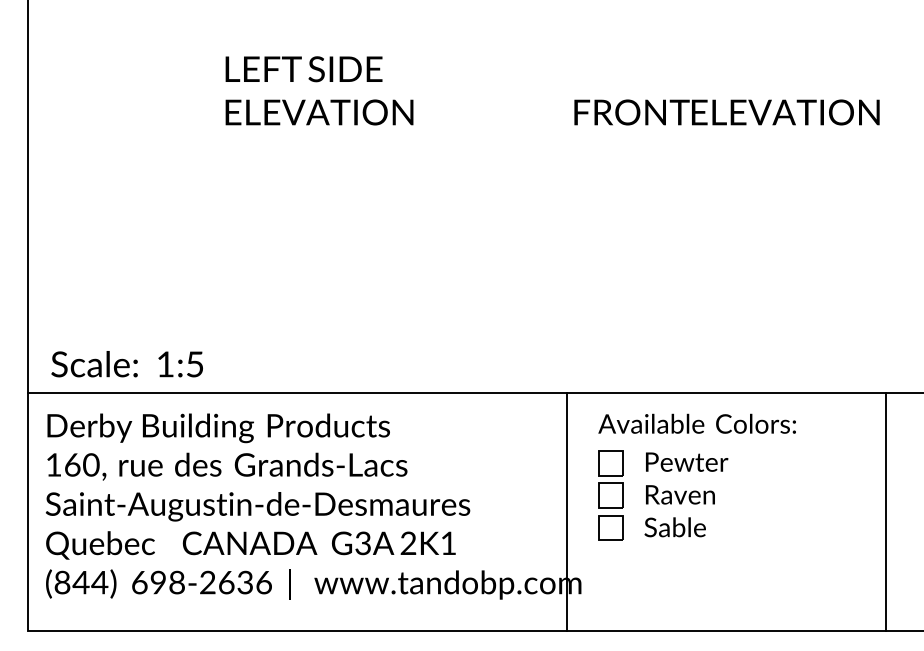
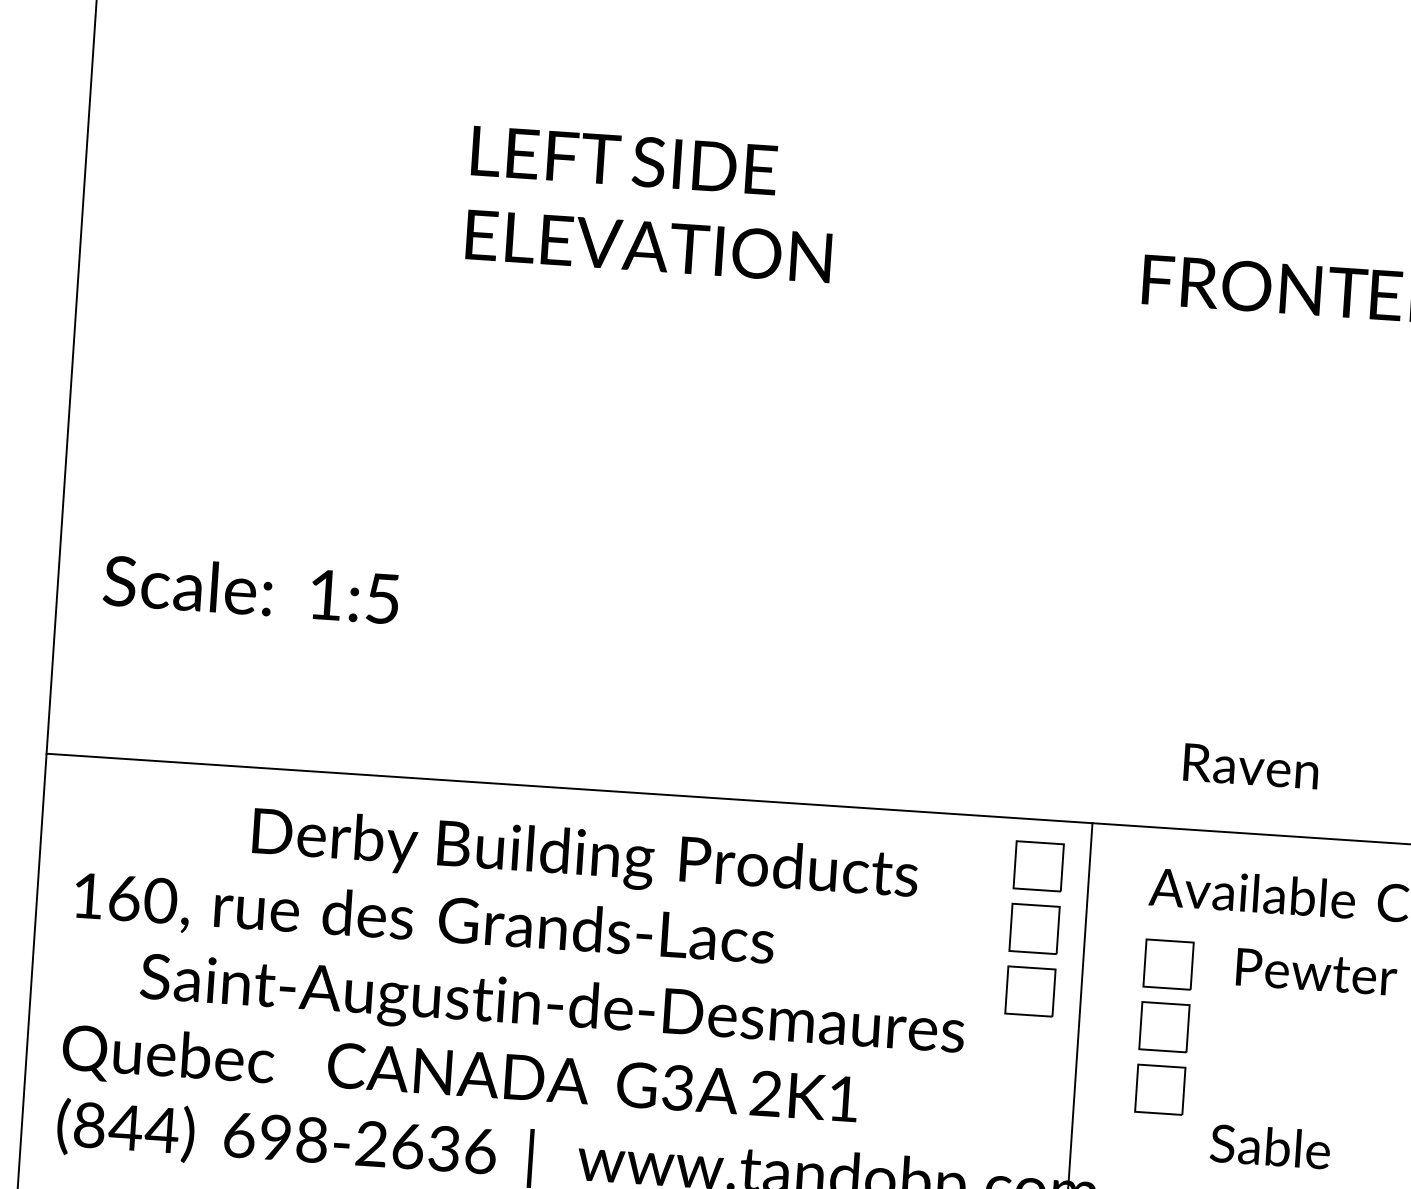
text: (126, 364) -> (249, 590), moved
text: (218, 428) -> (584, 857), moved
part: (540, 449) -> (1034, 928), added
text: (680, 494) -> (1251, 765), moved
text: (258, 506) -> (553, 1007), moved
text: (674, 527) -> (1268, 1146), moved

